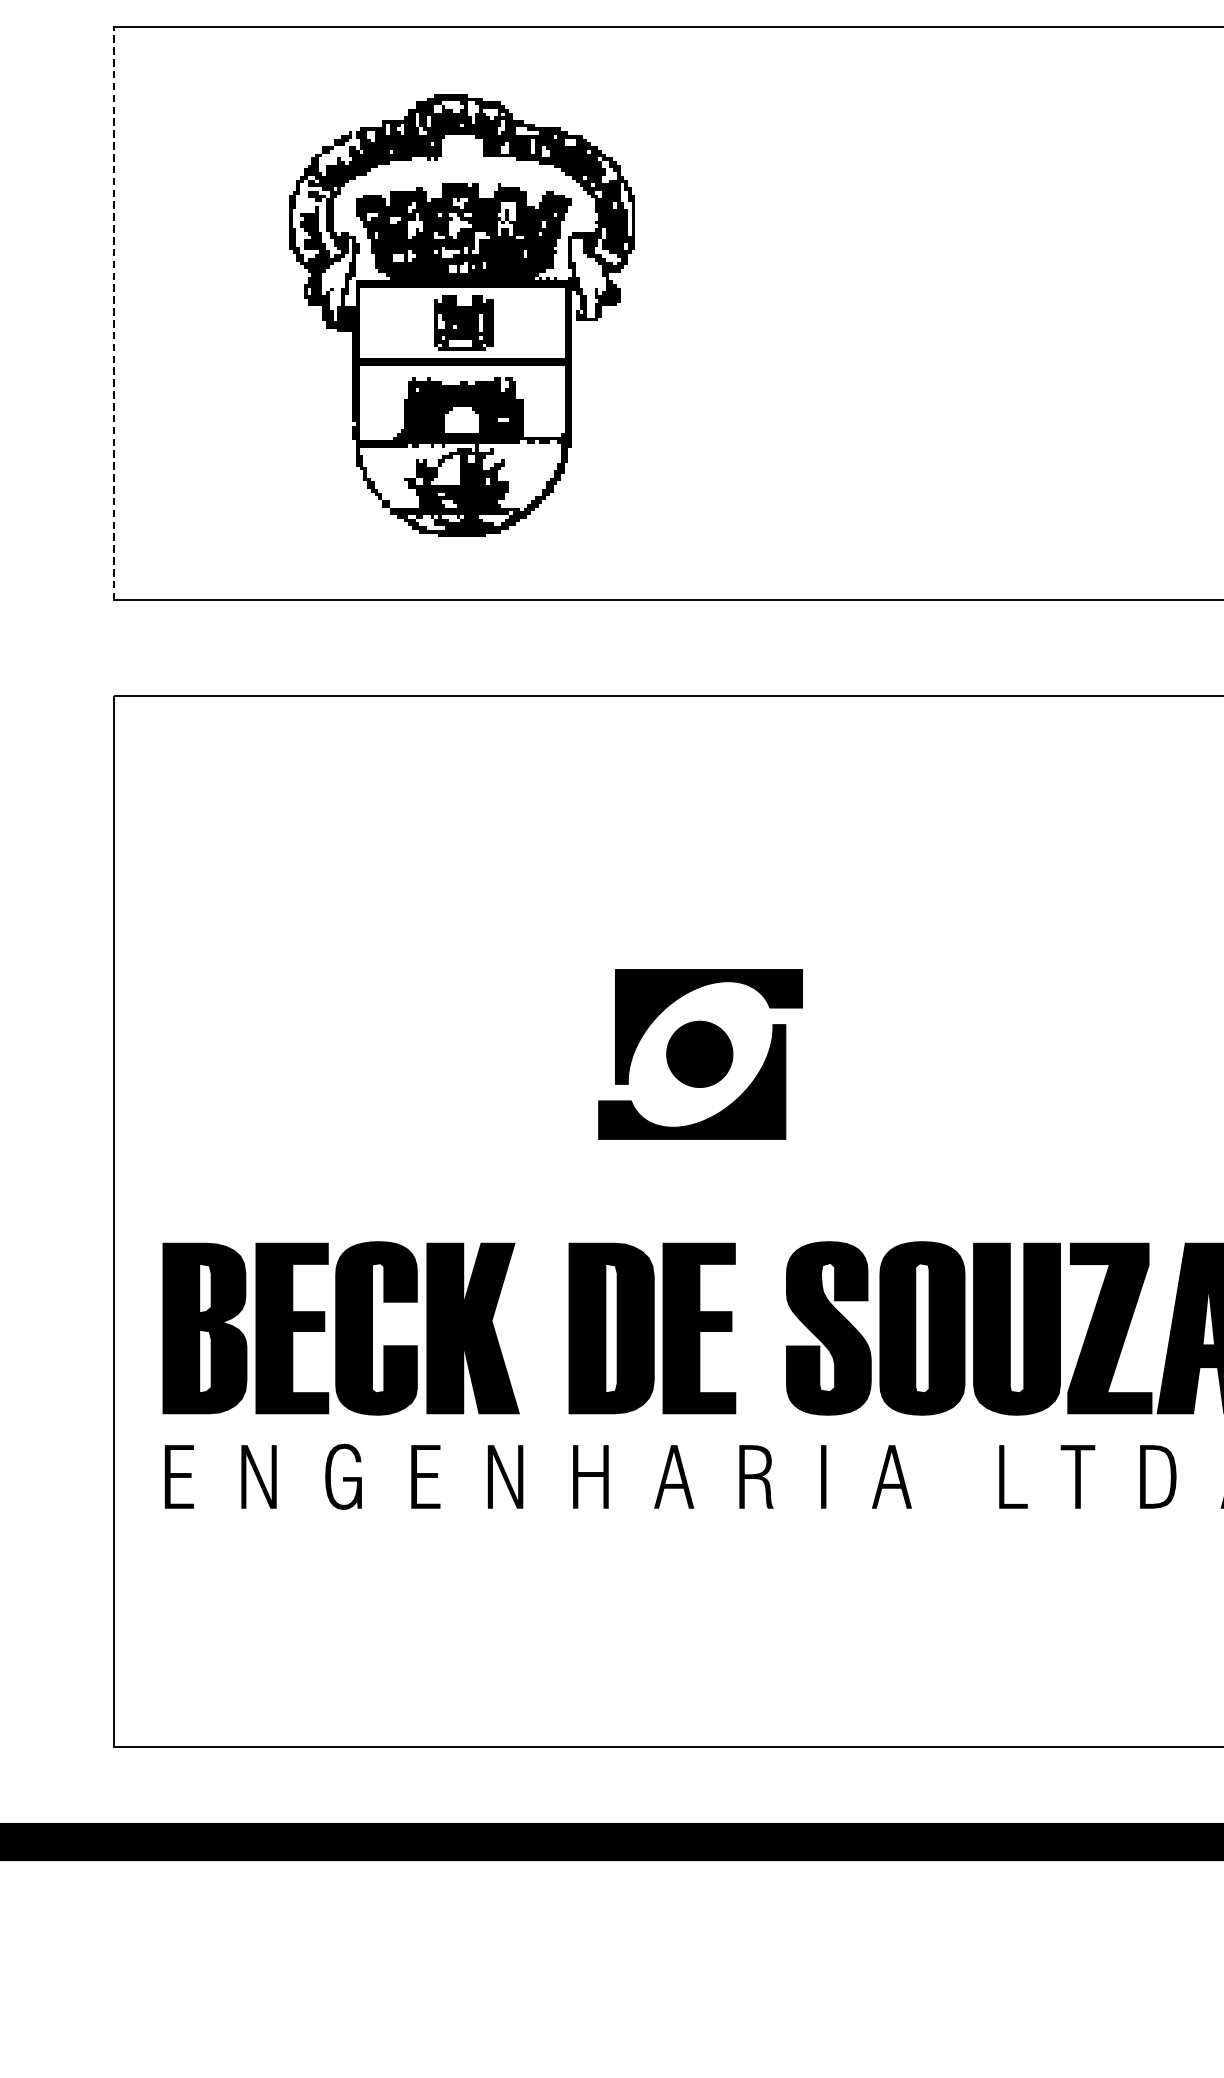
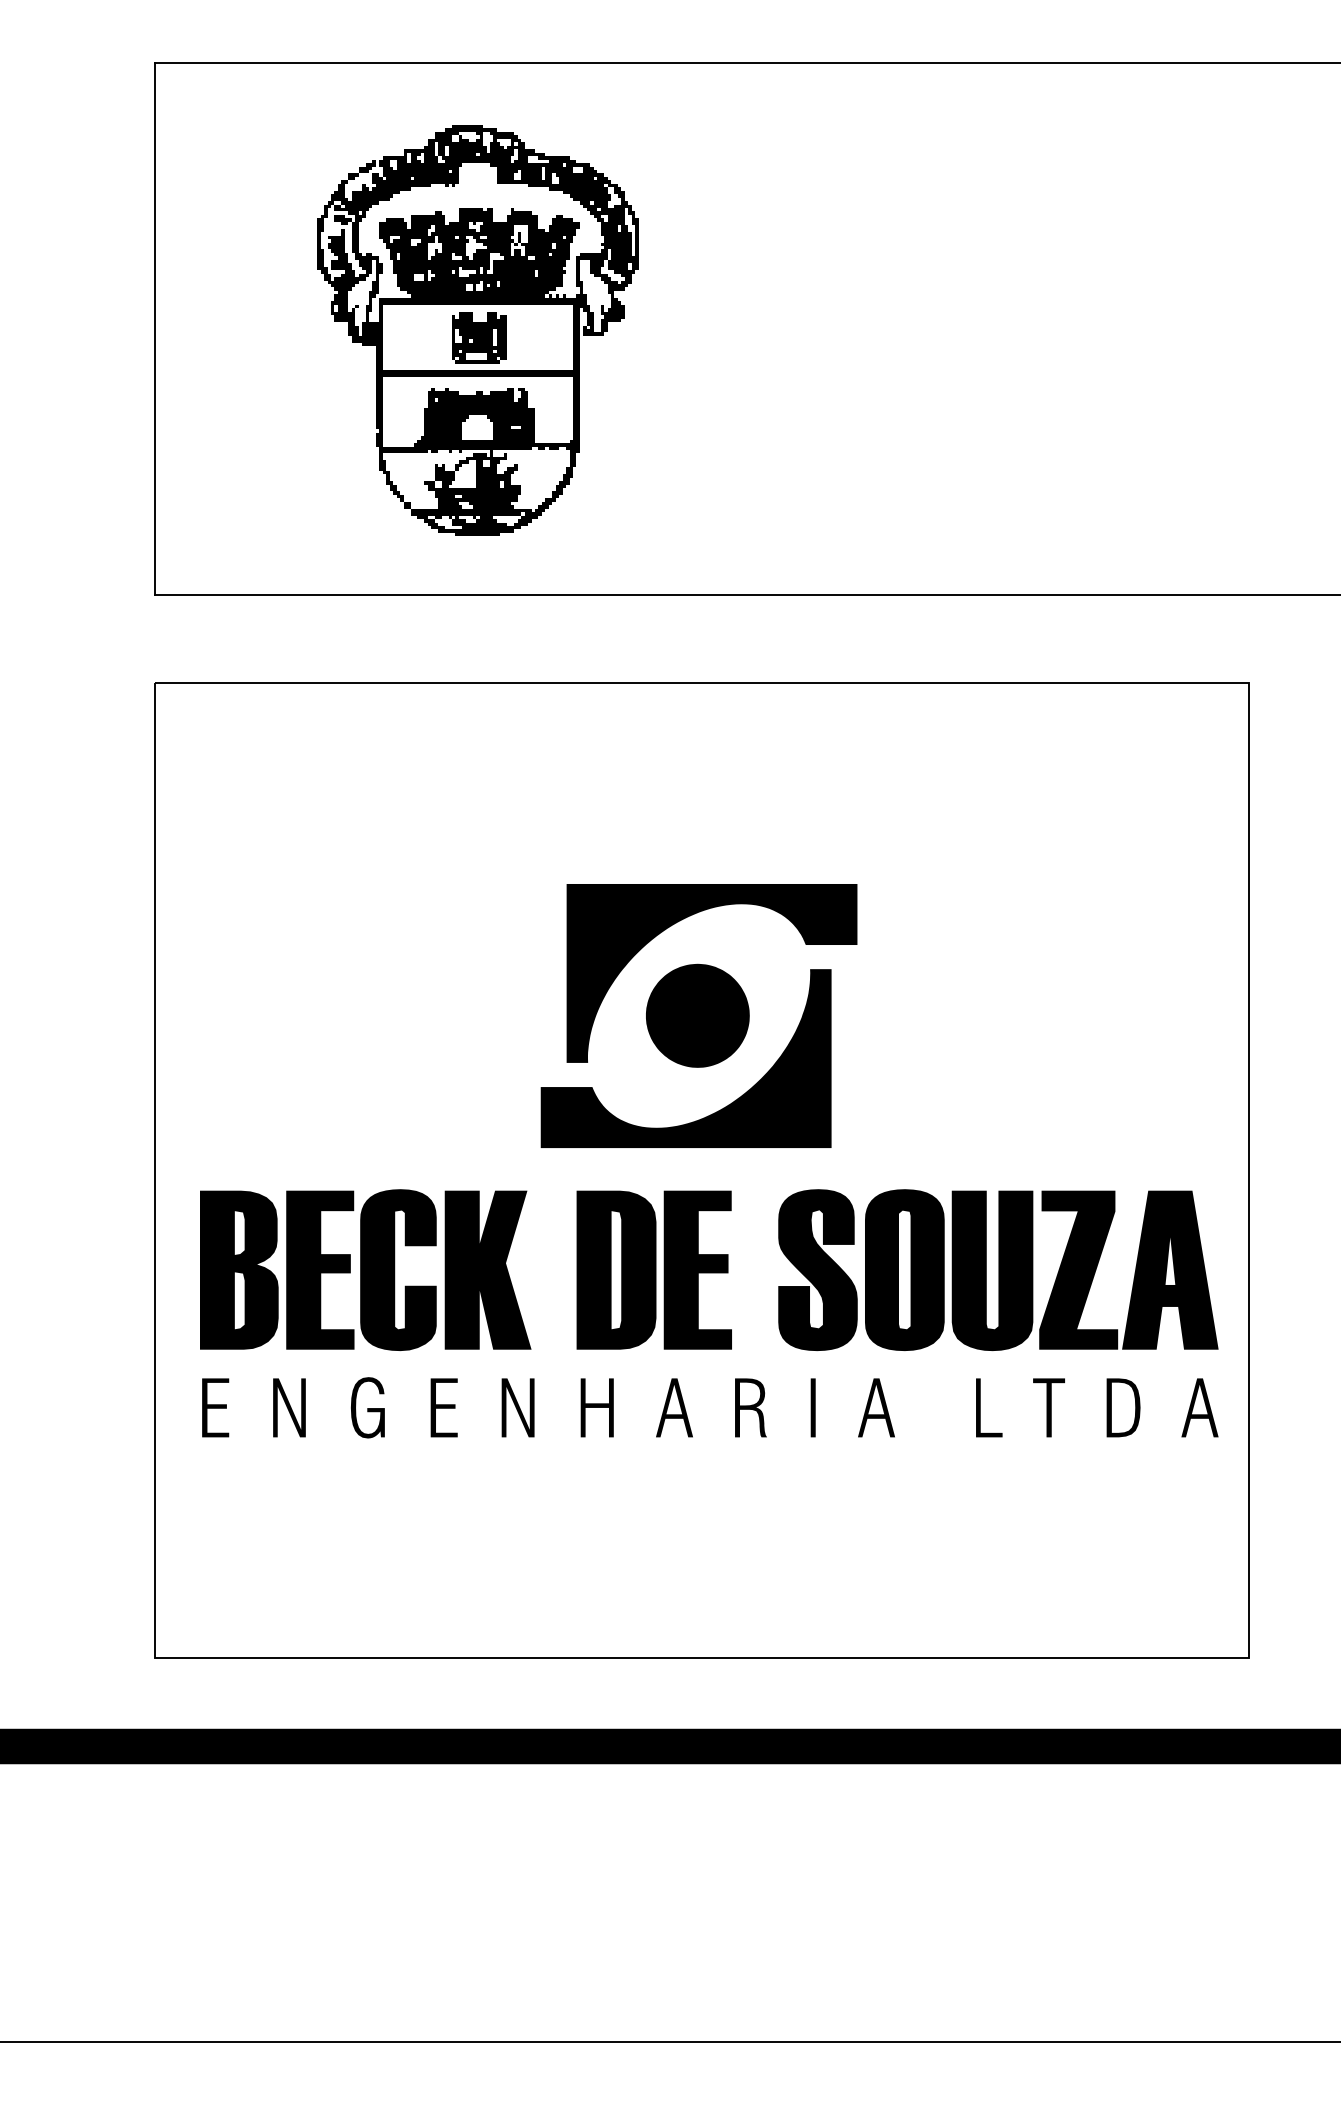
line: (114, 313) -> (155, 328), dashed -> solid
part: (700, 1053) -> (698, 1015), size x1.67

